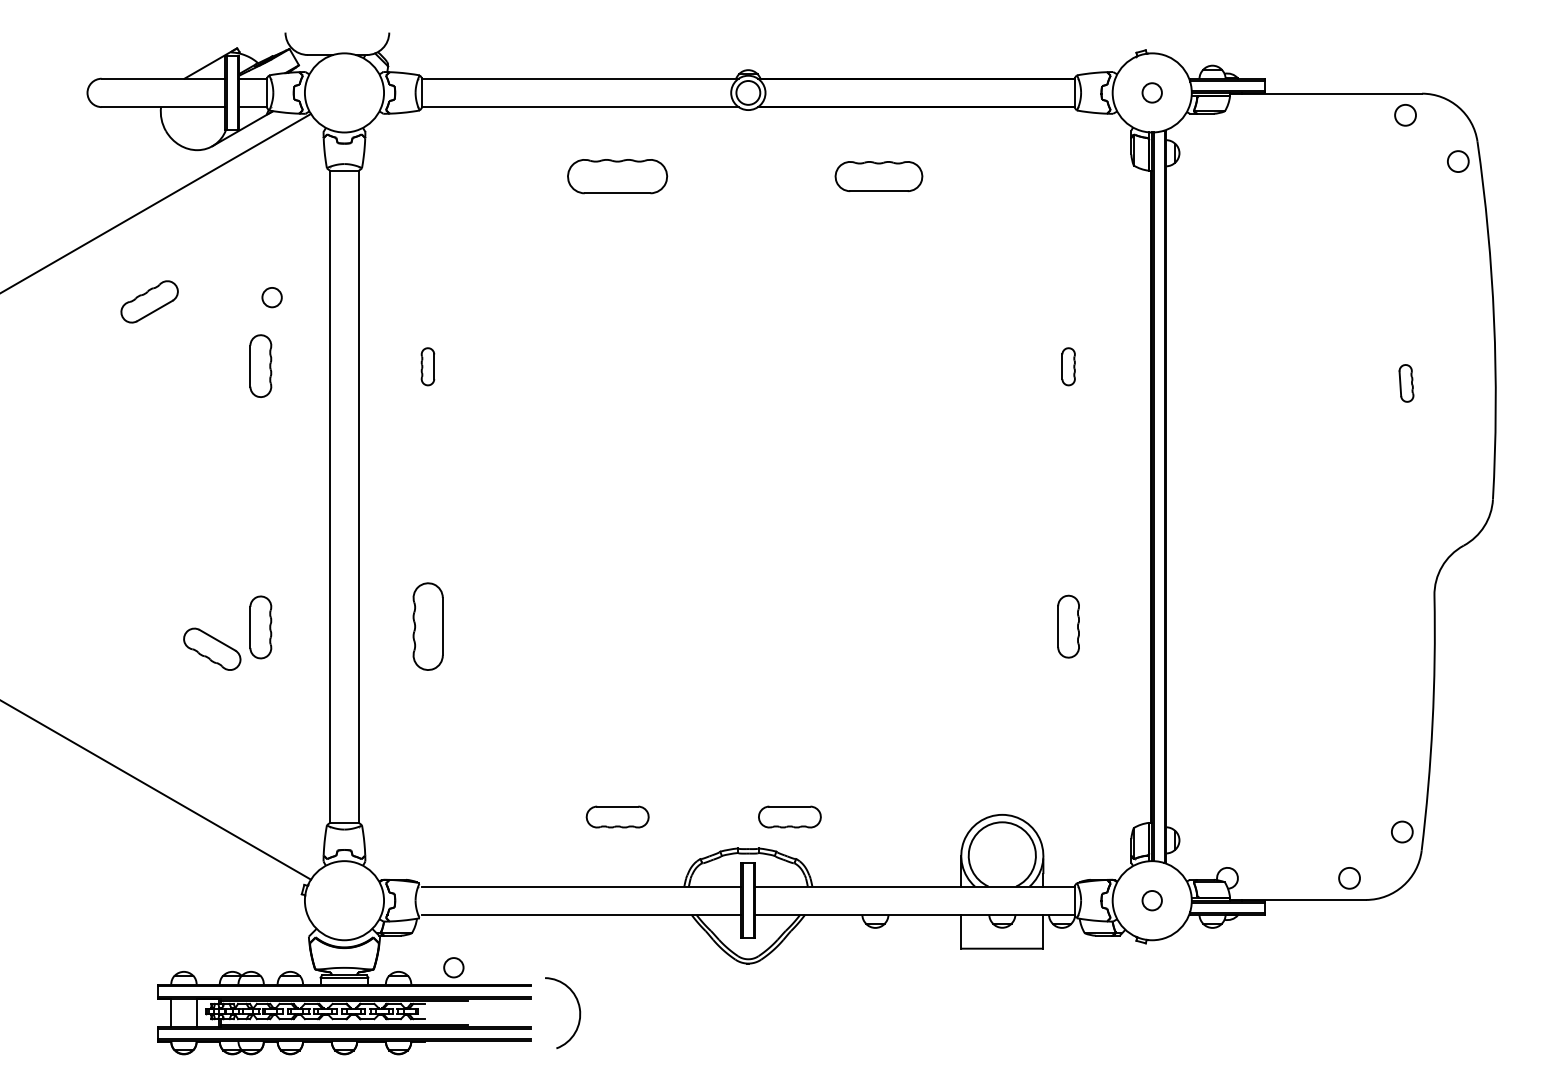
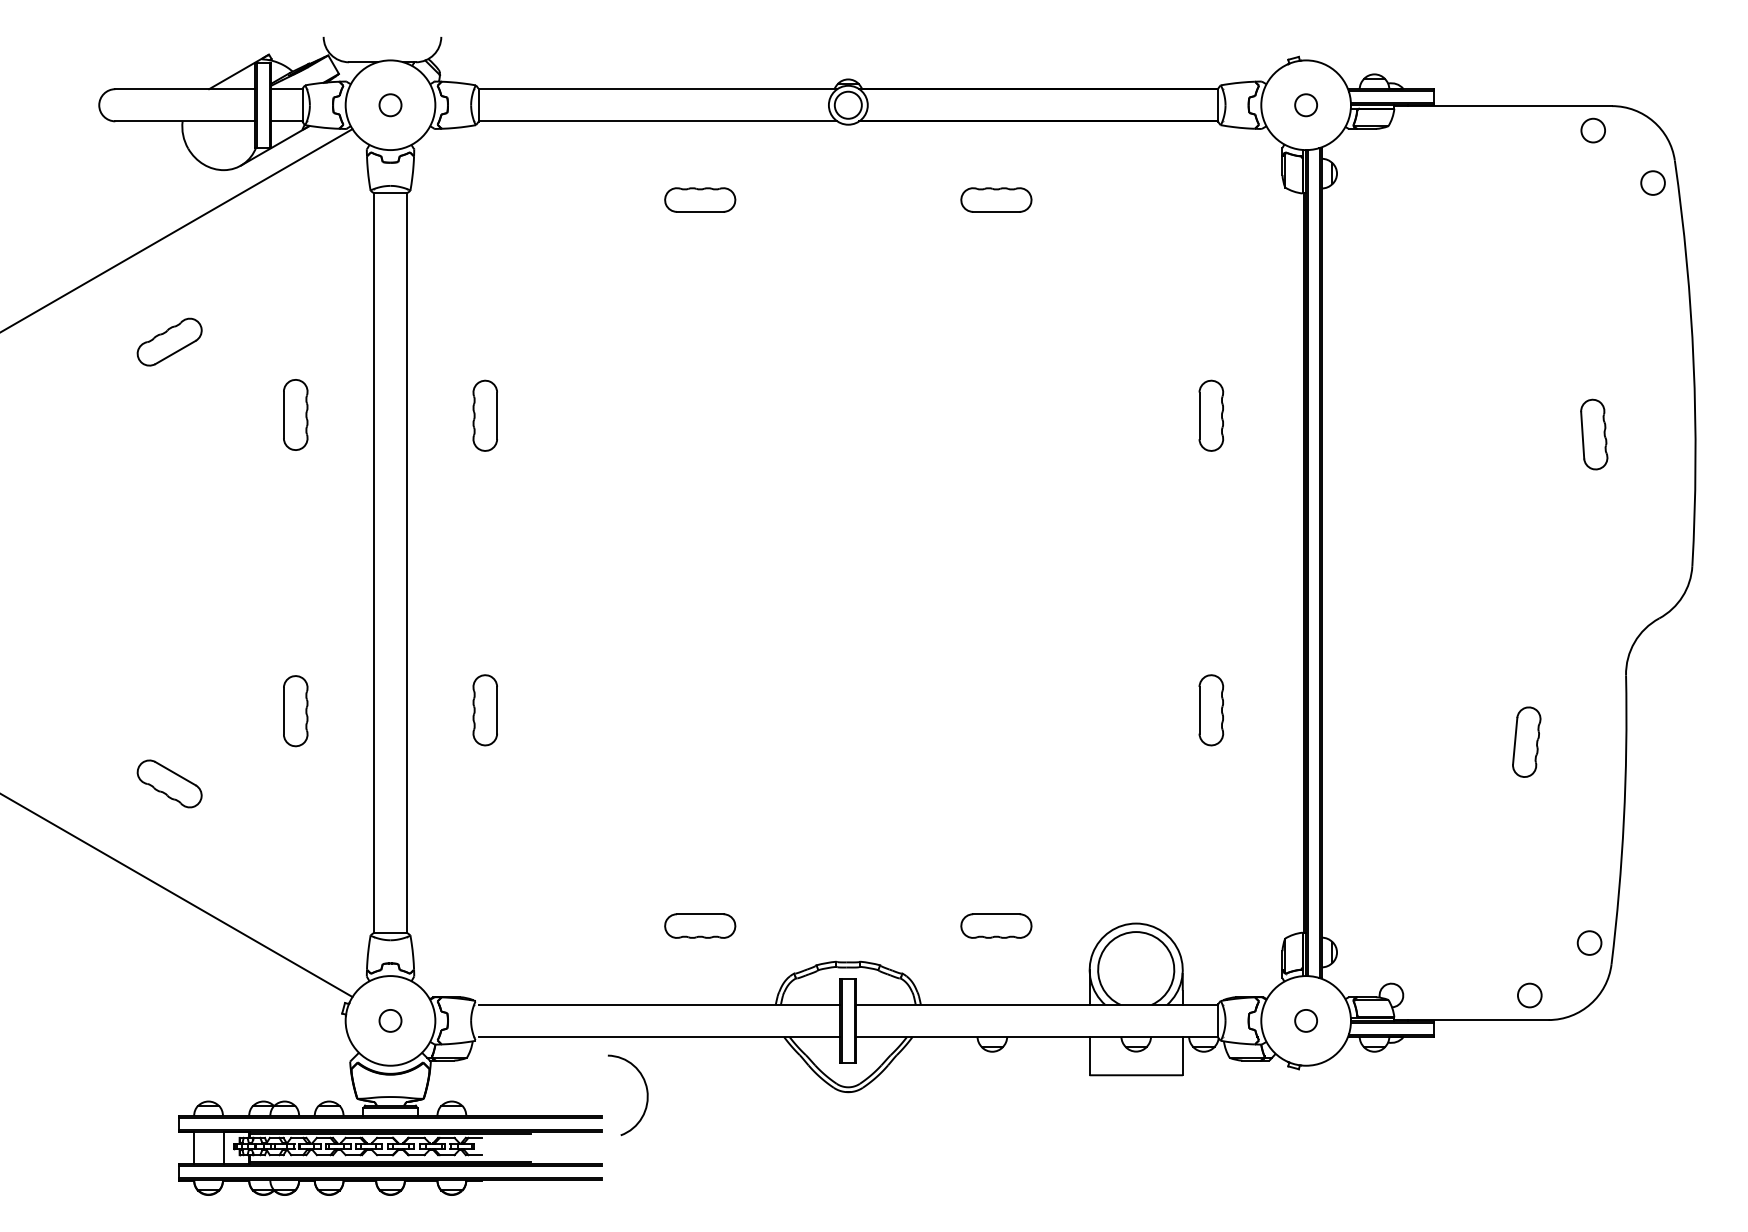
part: (617, 176) -> (700, 199), size x0.62
part: (879, 176) -> (996, 199), size x0.71
circle: (272, 297) -> (390, 105), moved
part: (427, 366) -> (484, 415), size x1.67
part: (1068, 366) -> (1211, 415), size x1.67
part: (1406, 383) -> (1594, 434), size x1.67
part: (427, 626) -> (484, 710), size x0.71
part: (212, 648) -> (169, 783), moved
part: (1346, 654) -> (1526, 741), added
part: (789, 816) -> (996, 925), moved
circle: (453, 967) -> (390, 1020), moved
curve: (579, 1012) -> (646, 1094), moved

